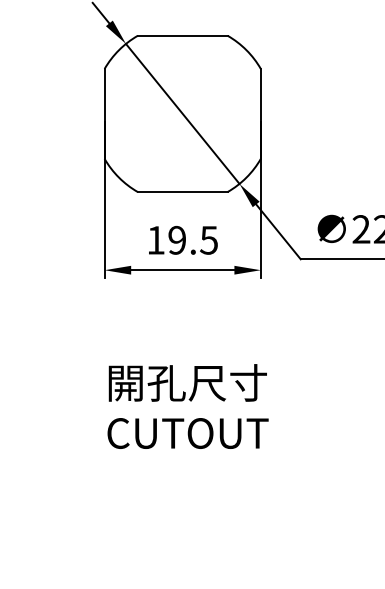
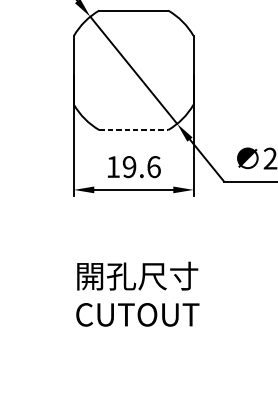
line: (182, 192) -> (133, 130), solid -> dashed
text: (209, 239) -> (154, 166), 19.5 -> 19.6

